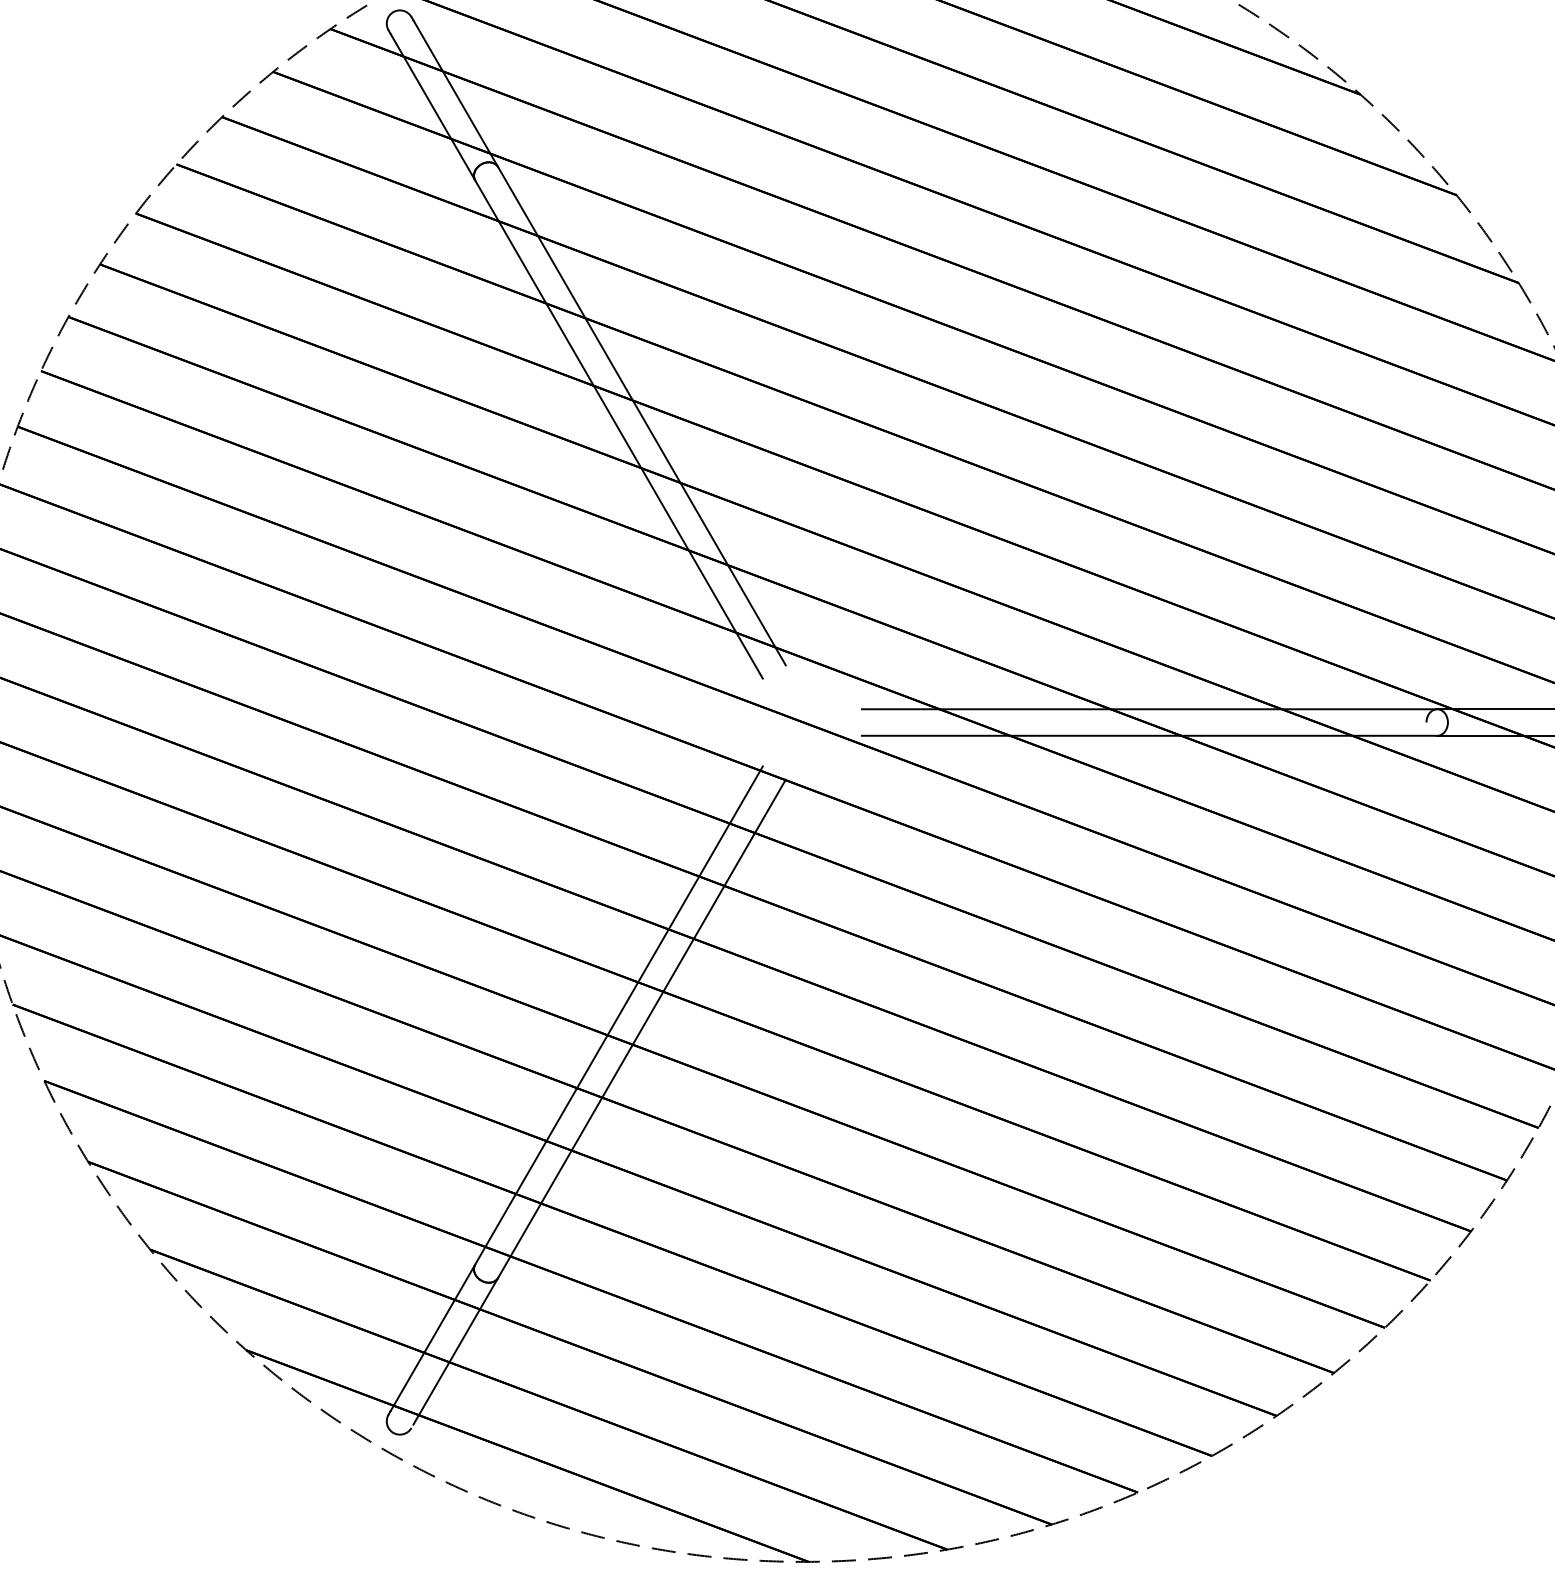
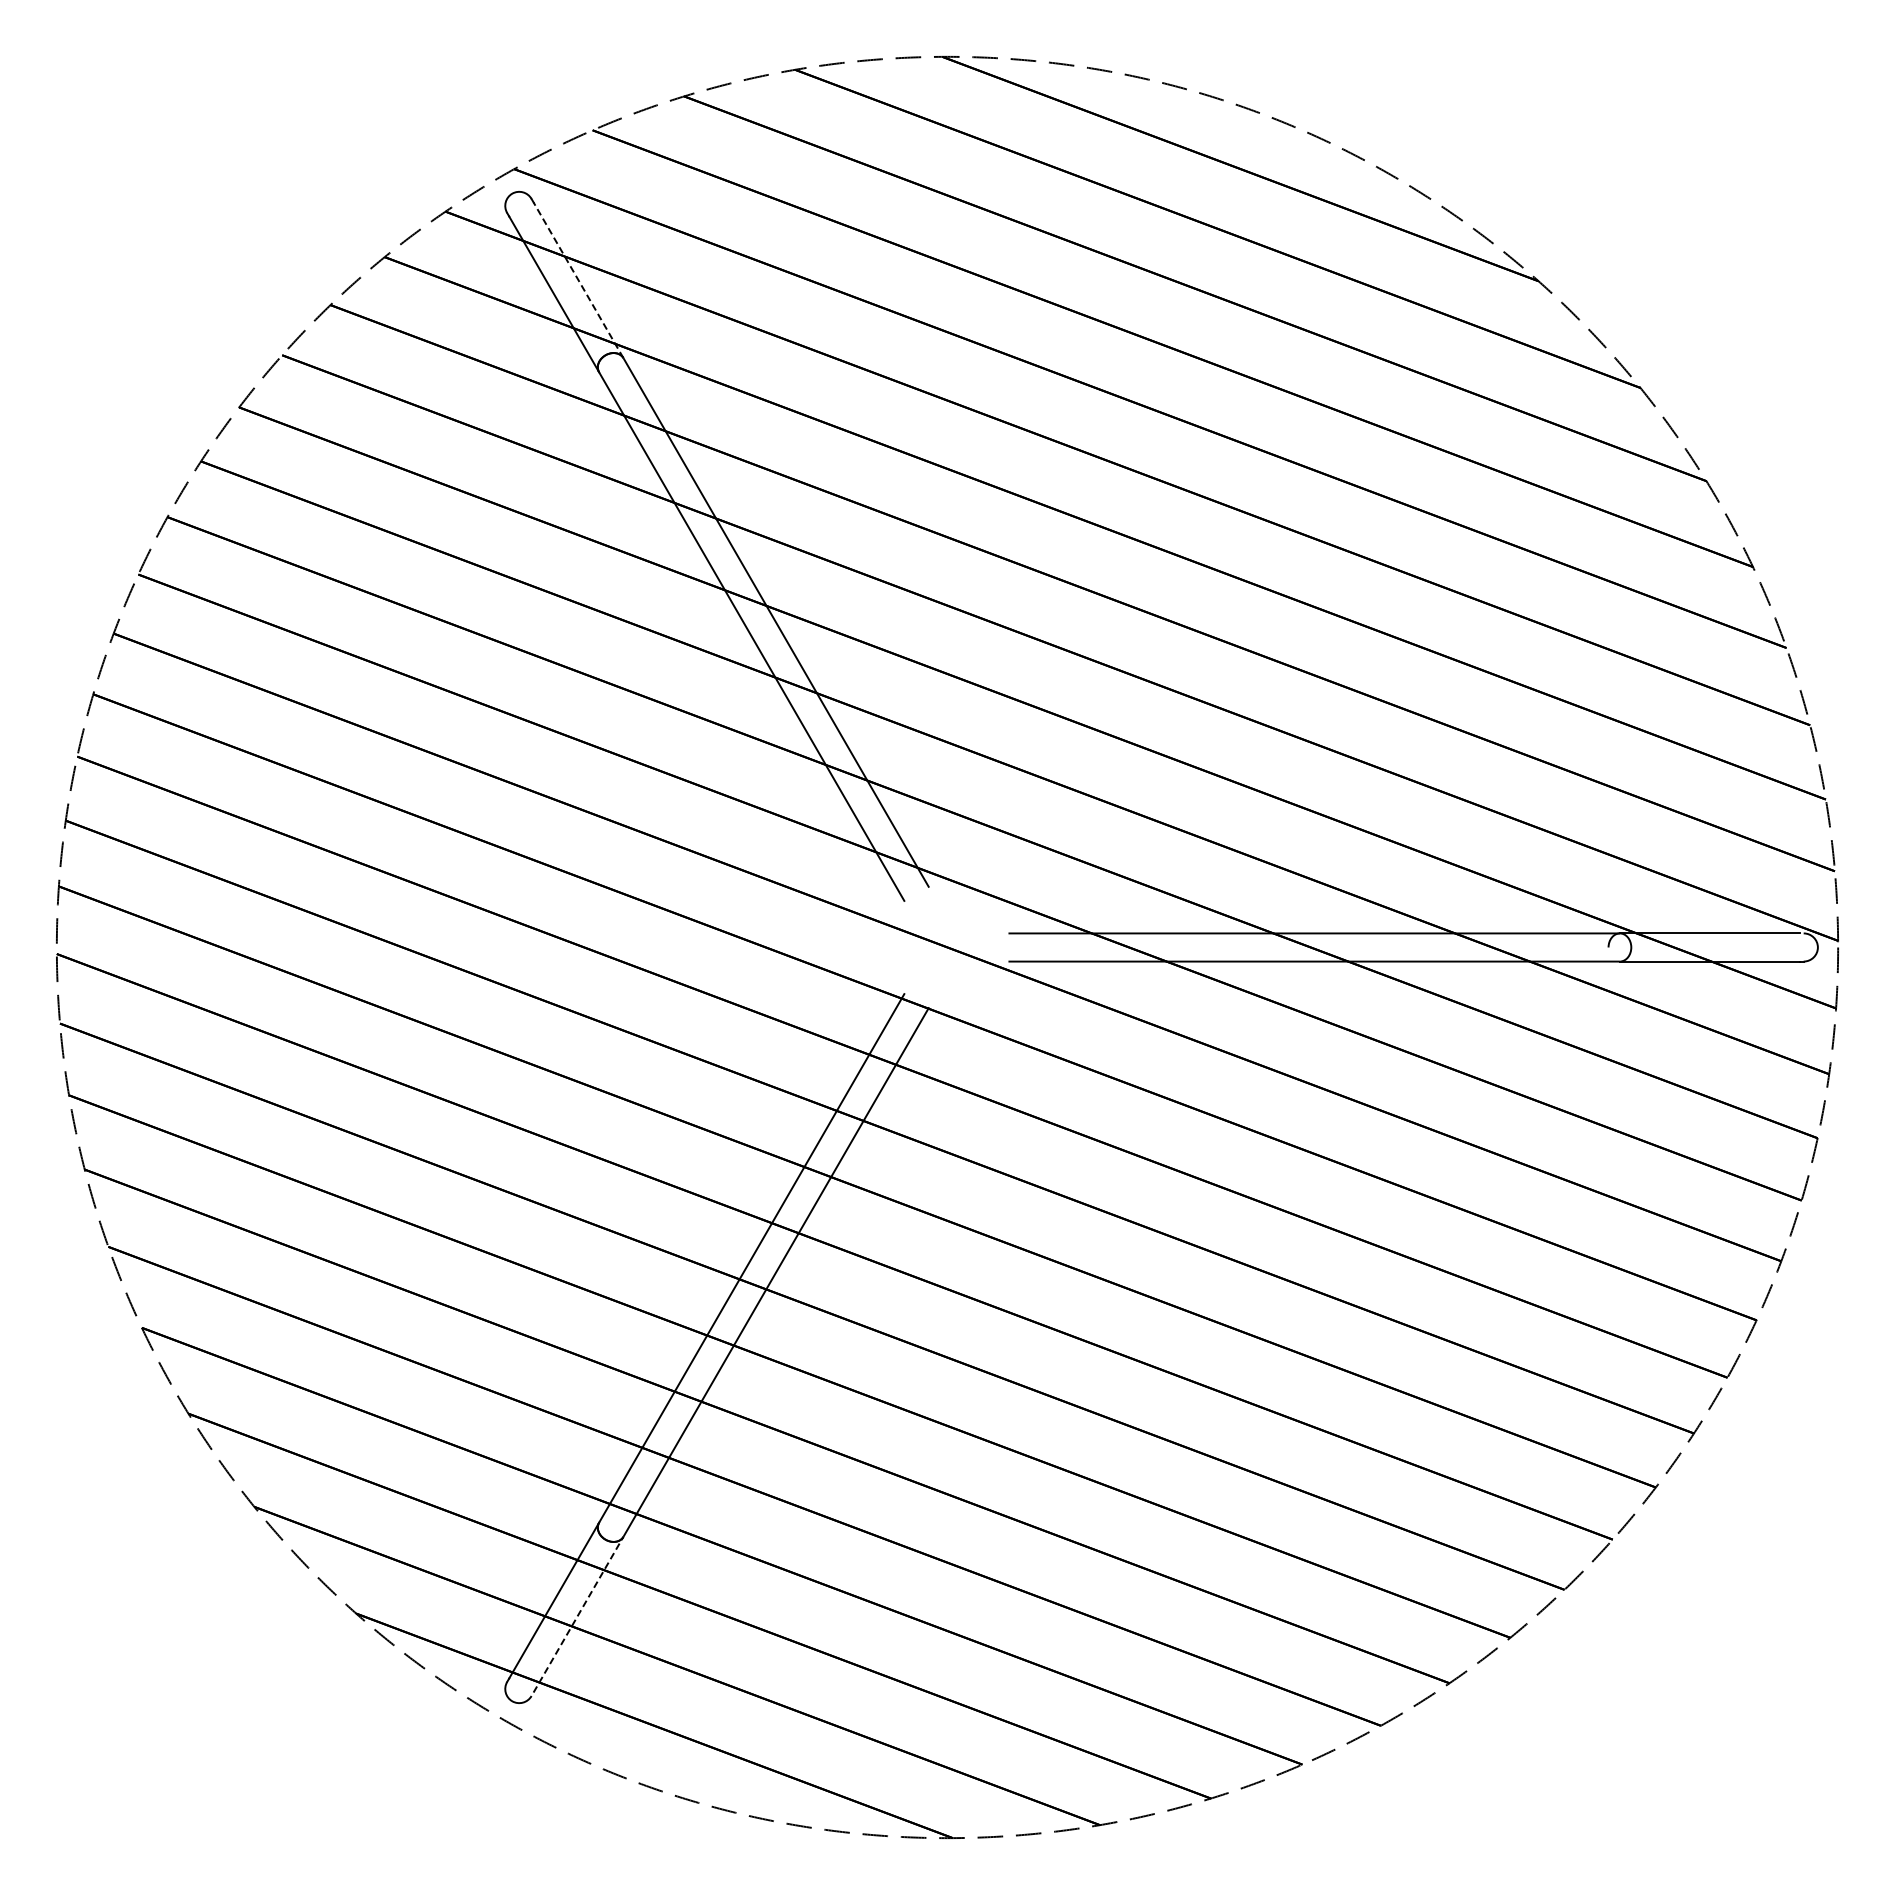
line: (455, 93) -> (578, 280), solid -> dashed
line: (455, 1351) -> (578, 1614), solid -> dashed

